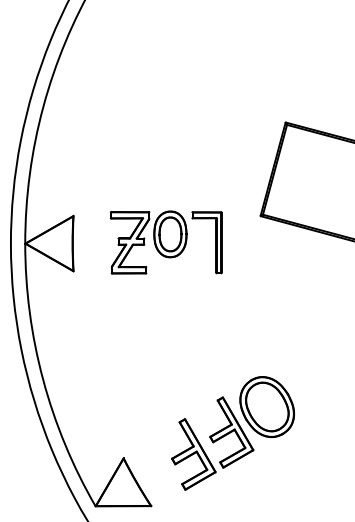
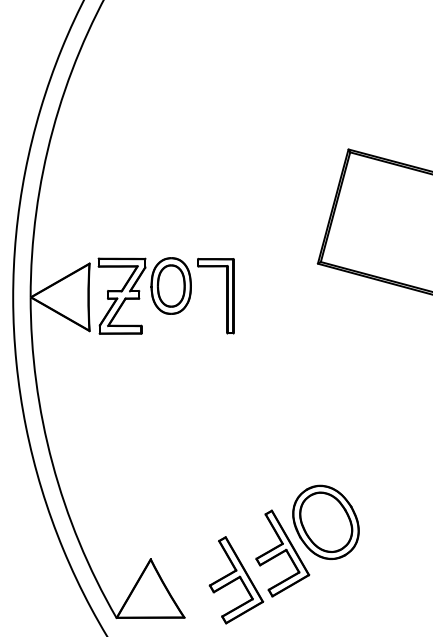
part: (166, 242) -> (166, 295), moved
part: (232, 433) -> (283, 554), moved

